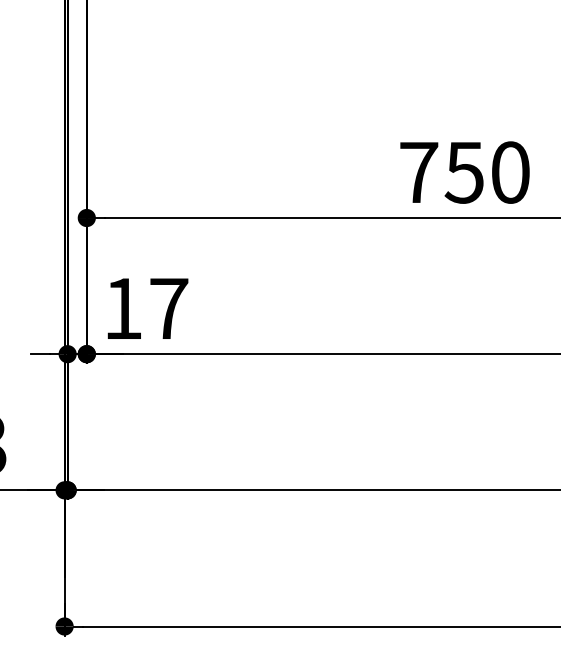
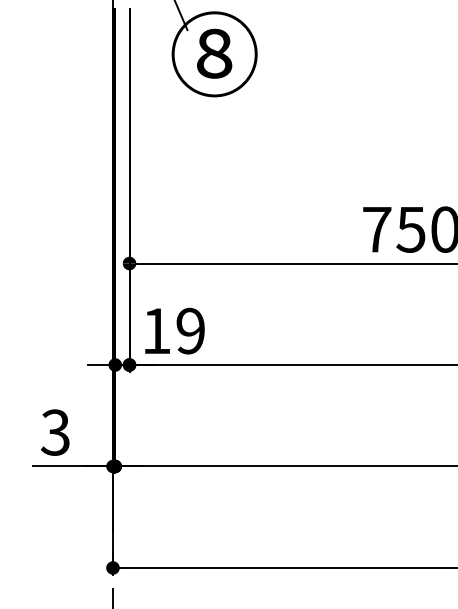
text: (168, 307) -> (190, 330), 17 -> 19

